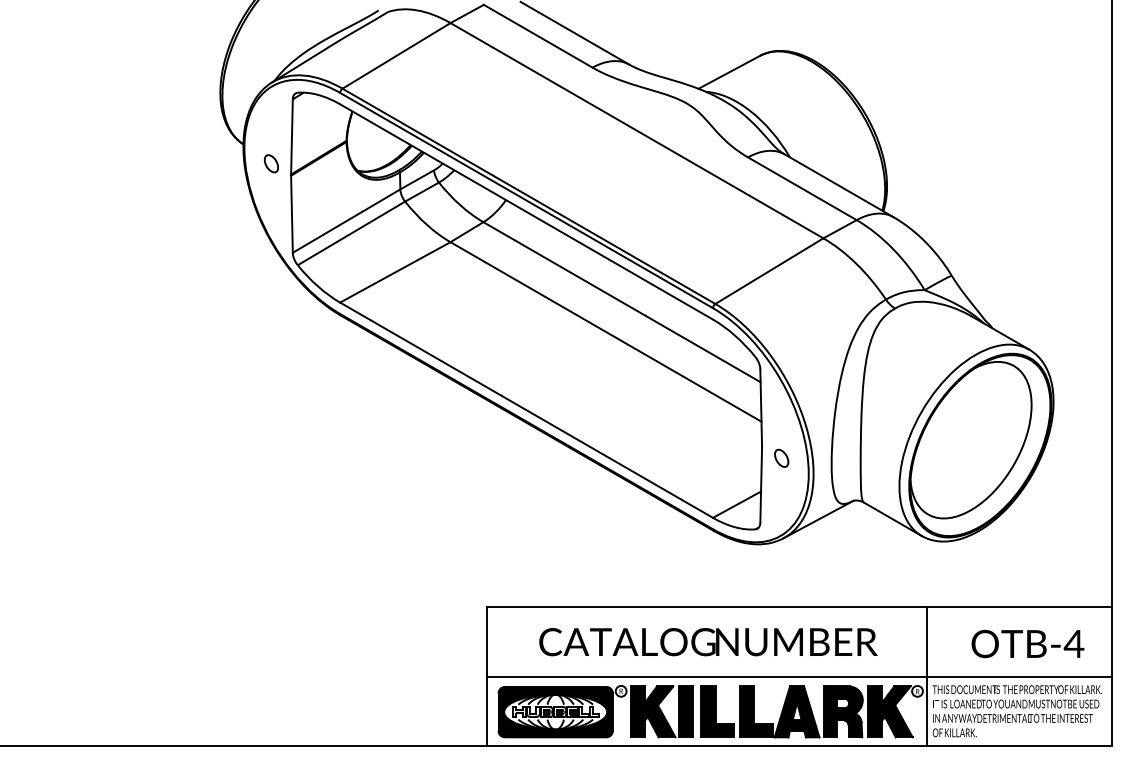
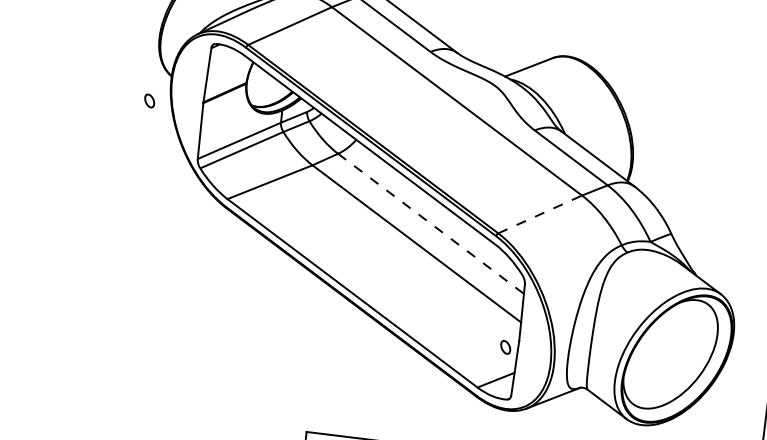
part: (271, 163) -> (149, 100), moved
line: (769, 270) -> (540, 214), solid -> dashed
line: (622, 302) -> (431, 224), solid -> dashed
part: (781, 457) -> (505, 346), moved

